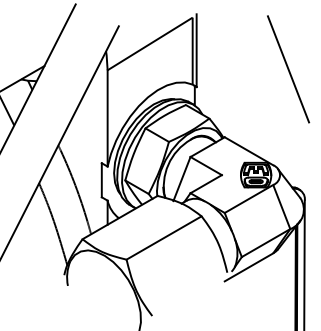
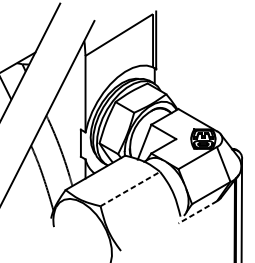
line: (288, 69) -> (229, 55), removed
line: (164, 237) -> (130, 188), solid -> dashed
line: (248, 267) -> (197, 212), solid -> dashed

